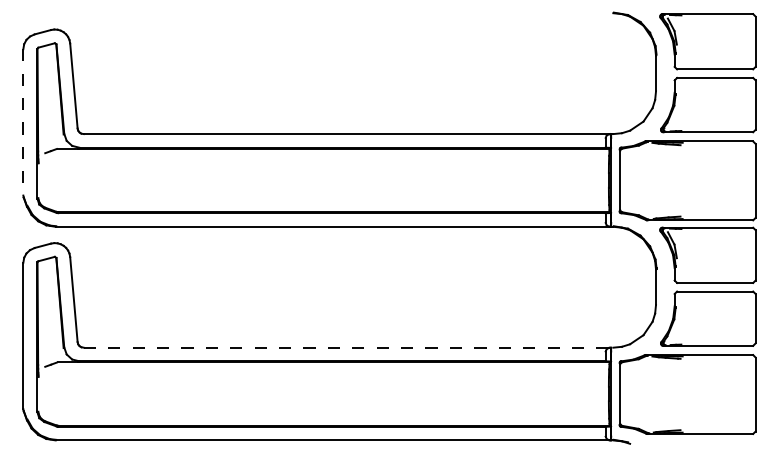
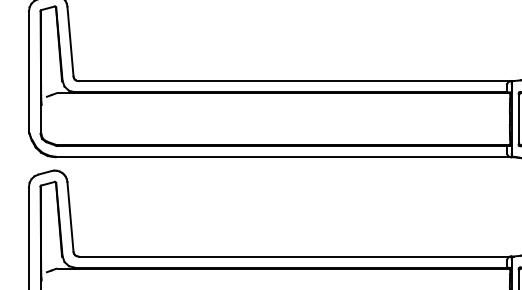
line: (23, 122) -> (29, 71), dashed -> solid
line: (348, 347) -> (296, 256), dashed -> solid

